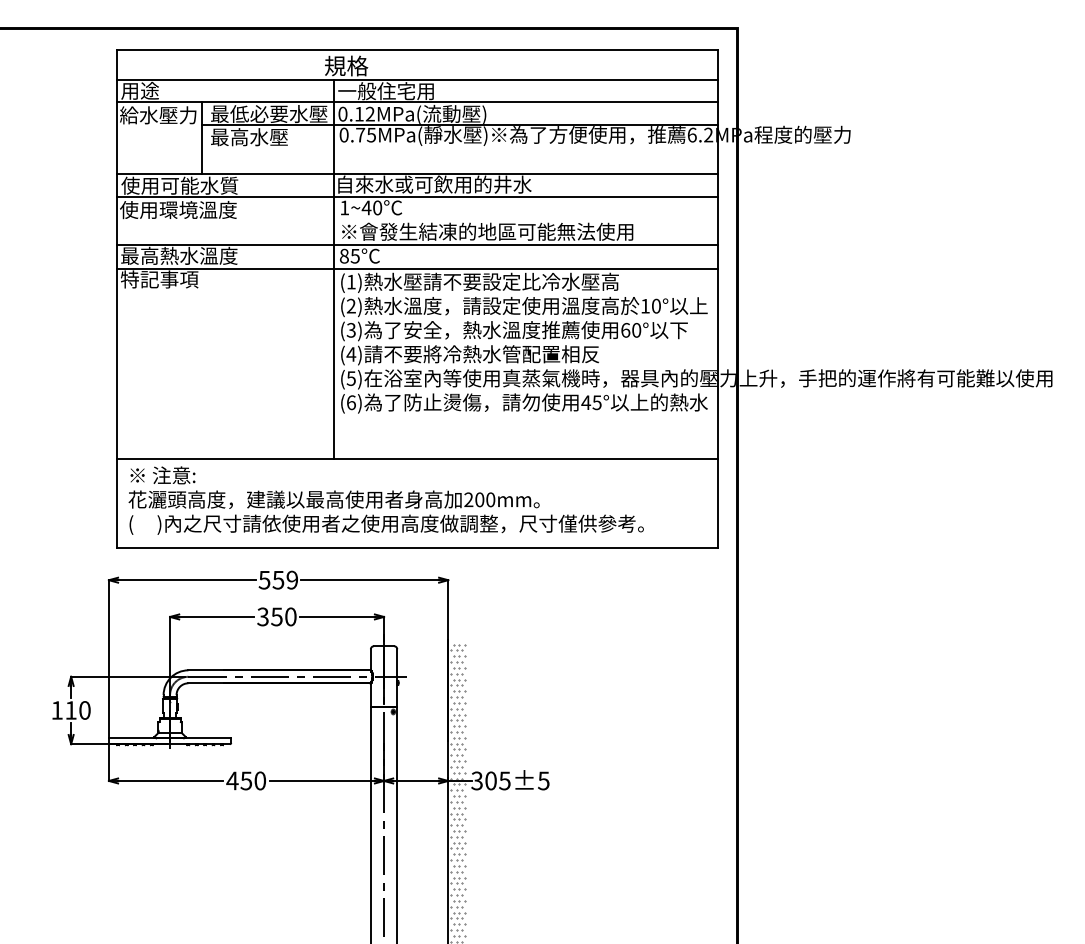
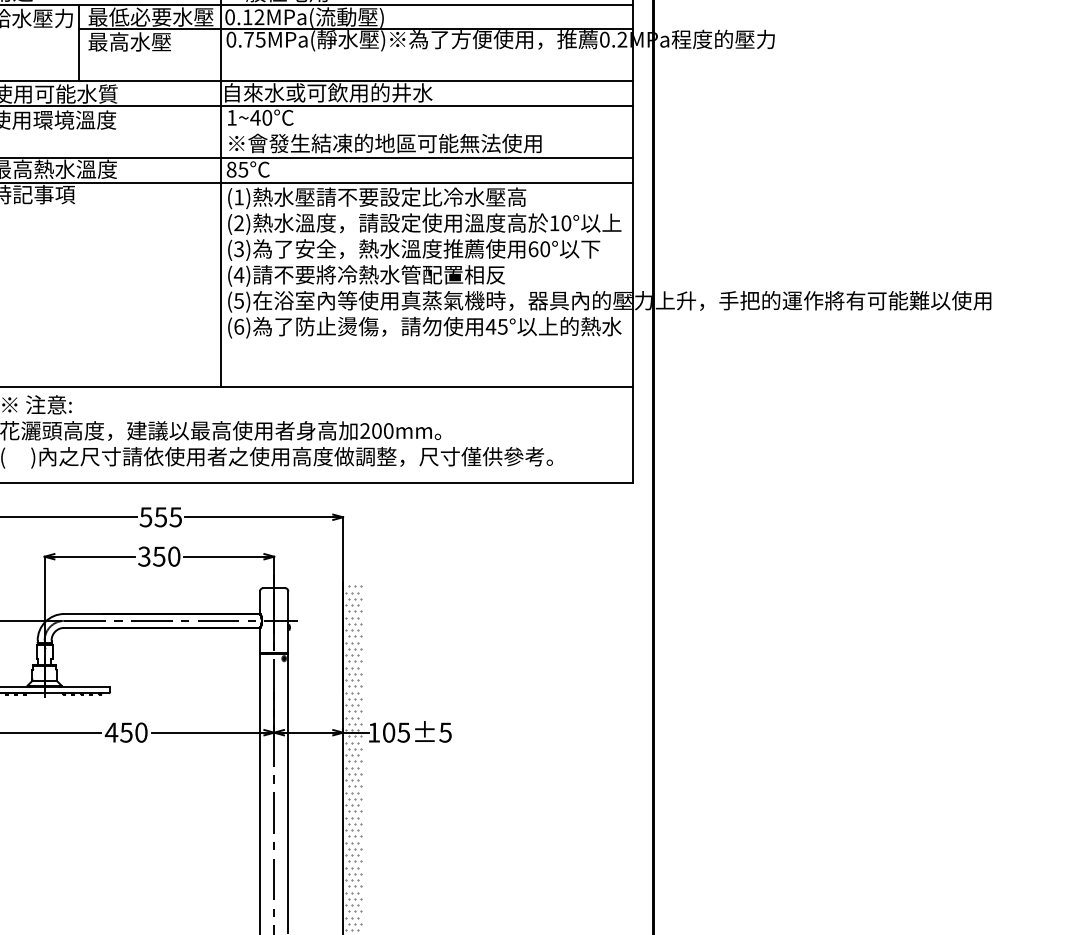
text: (691, 134) -> (604, 39), 6.2MPa -> 0.2MPa
text: (291, 579) -> (174, 516), 559 -> 555
text: (476, 780) -> (373, 732), 305±5 -> 105±5

